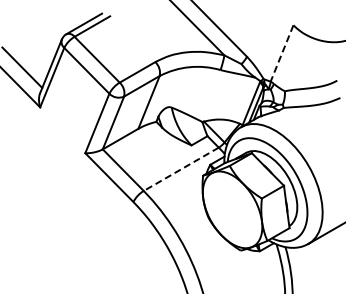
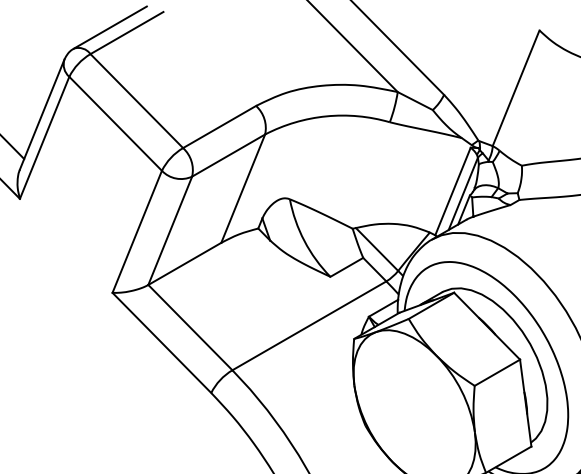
line: (281, 53) -> (514, 88), dashed -> solid
line: (180, 169) -> (307, 326), dashed -> solid

